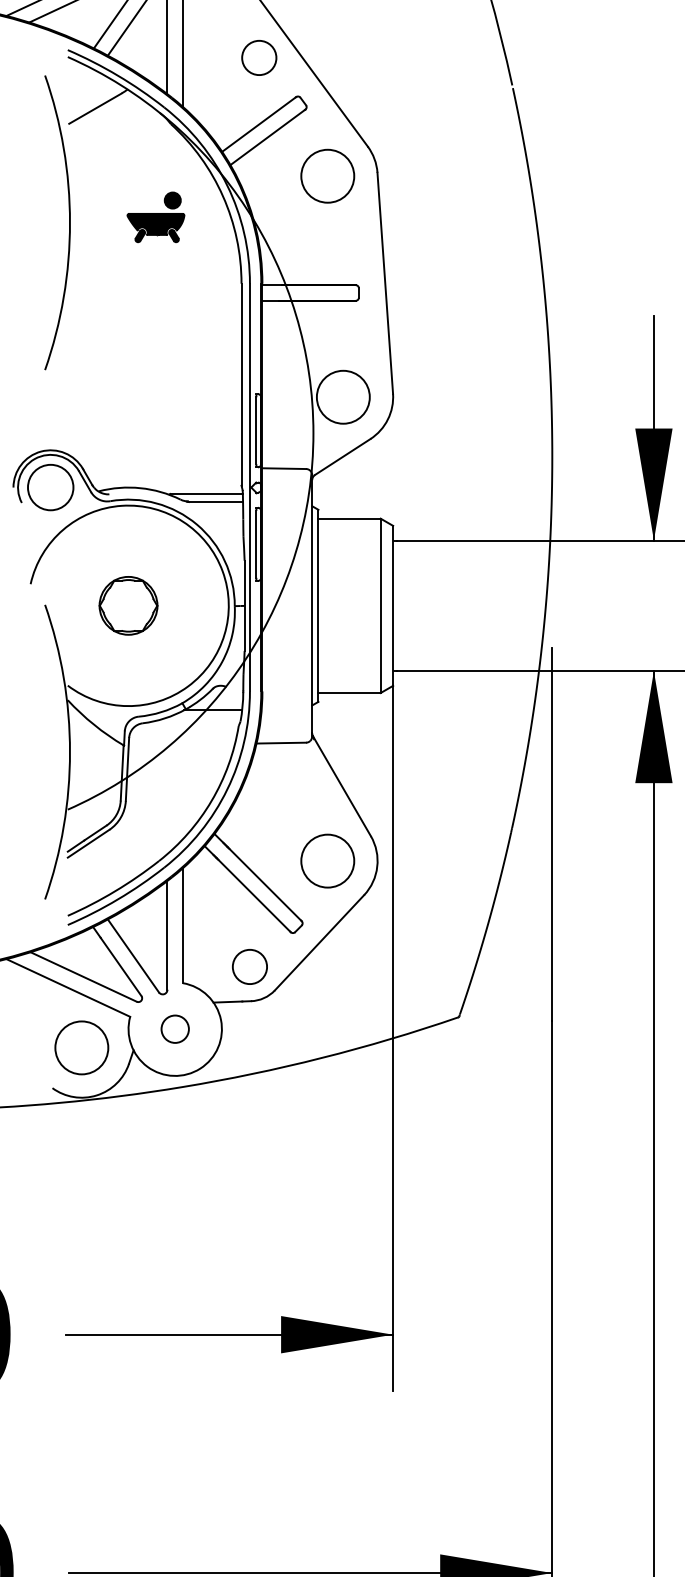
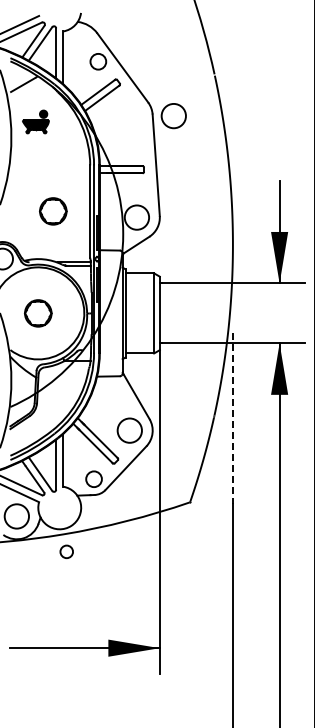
circle: (327, 177) -> (173, 116), moved
part: (155, 216) -> (35, 121), moved
circle: (161, 383) -> (53, 211), added
line: (551, 834) -> (232, 418), solid -> dashed
circle: (174, 1028) -> (66, 551), moved

